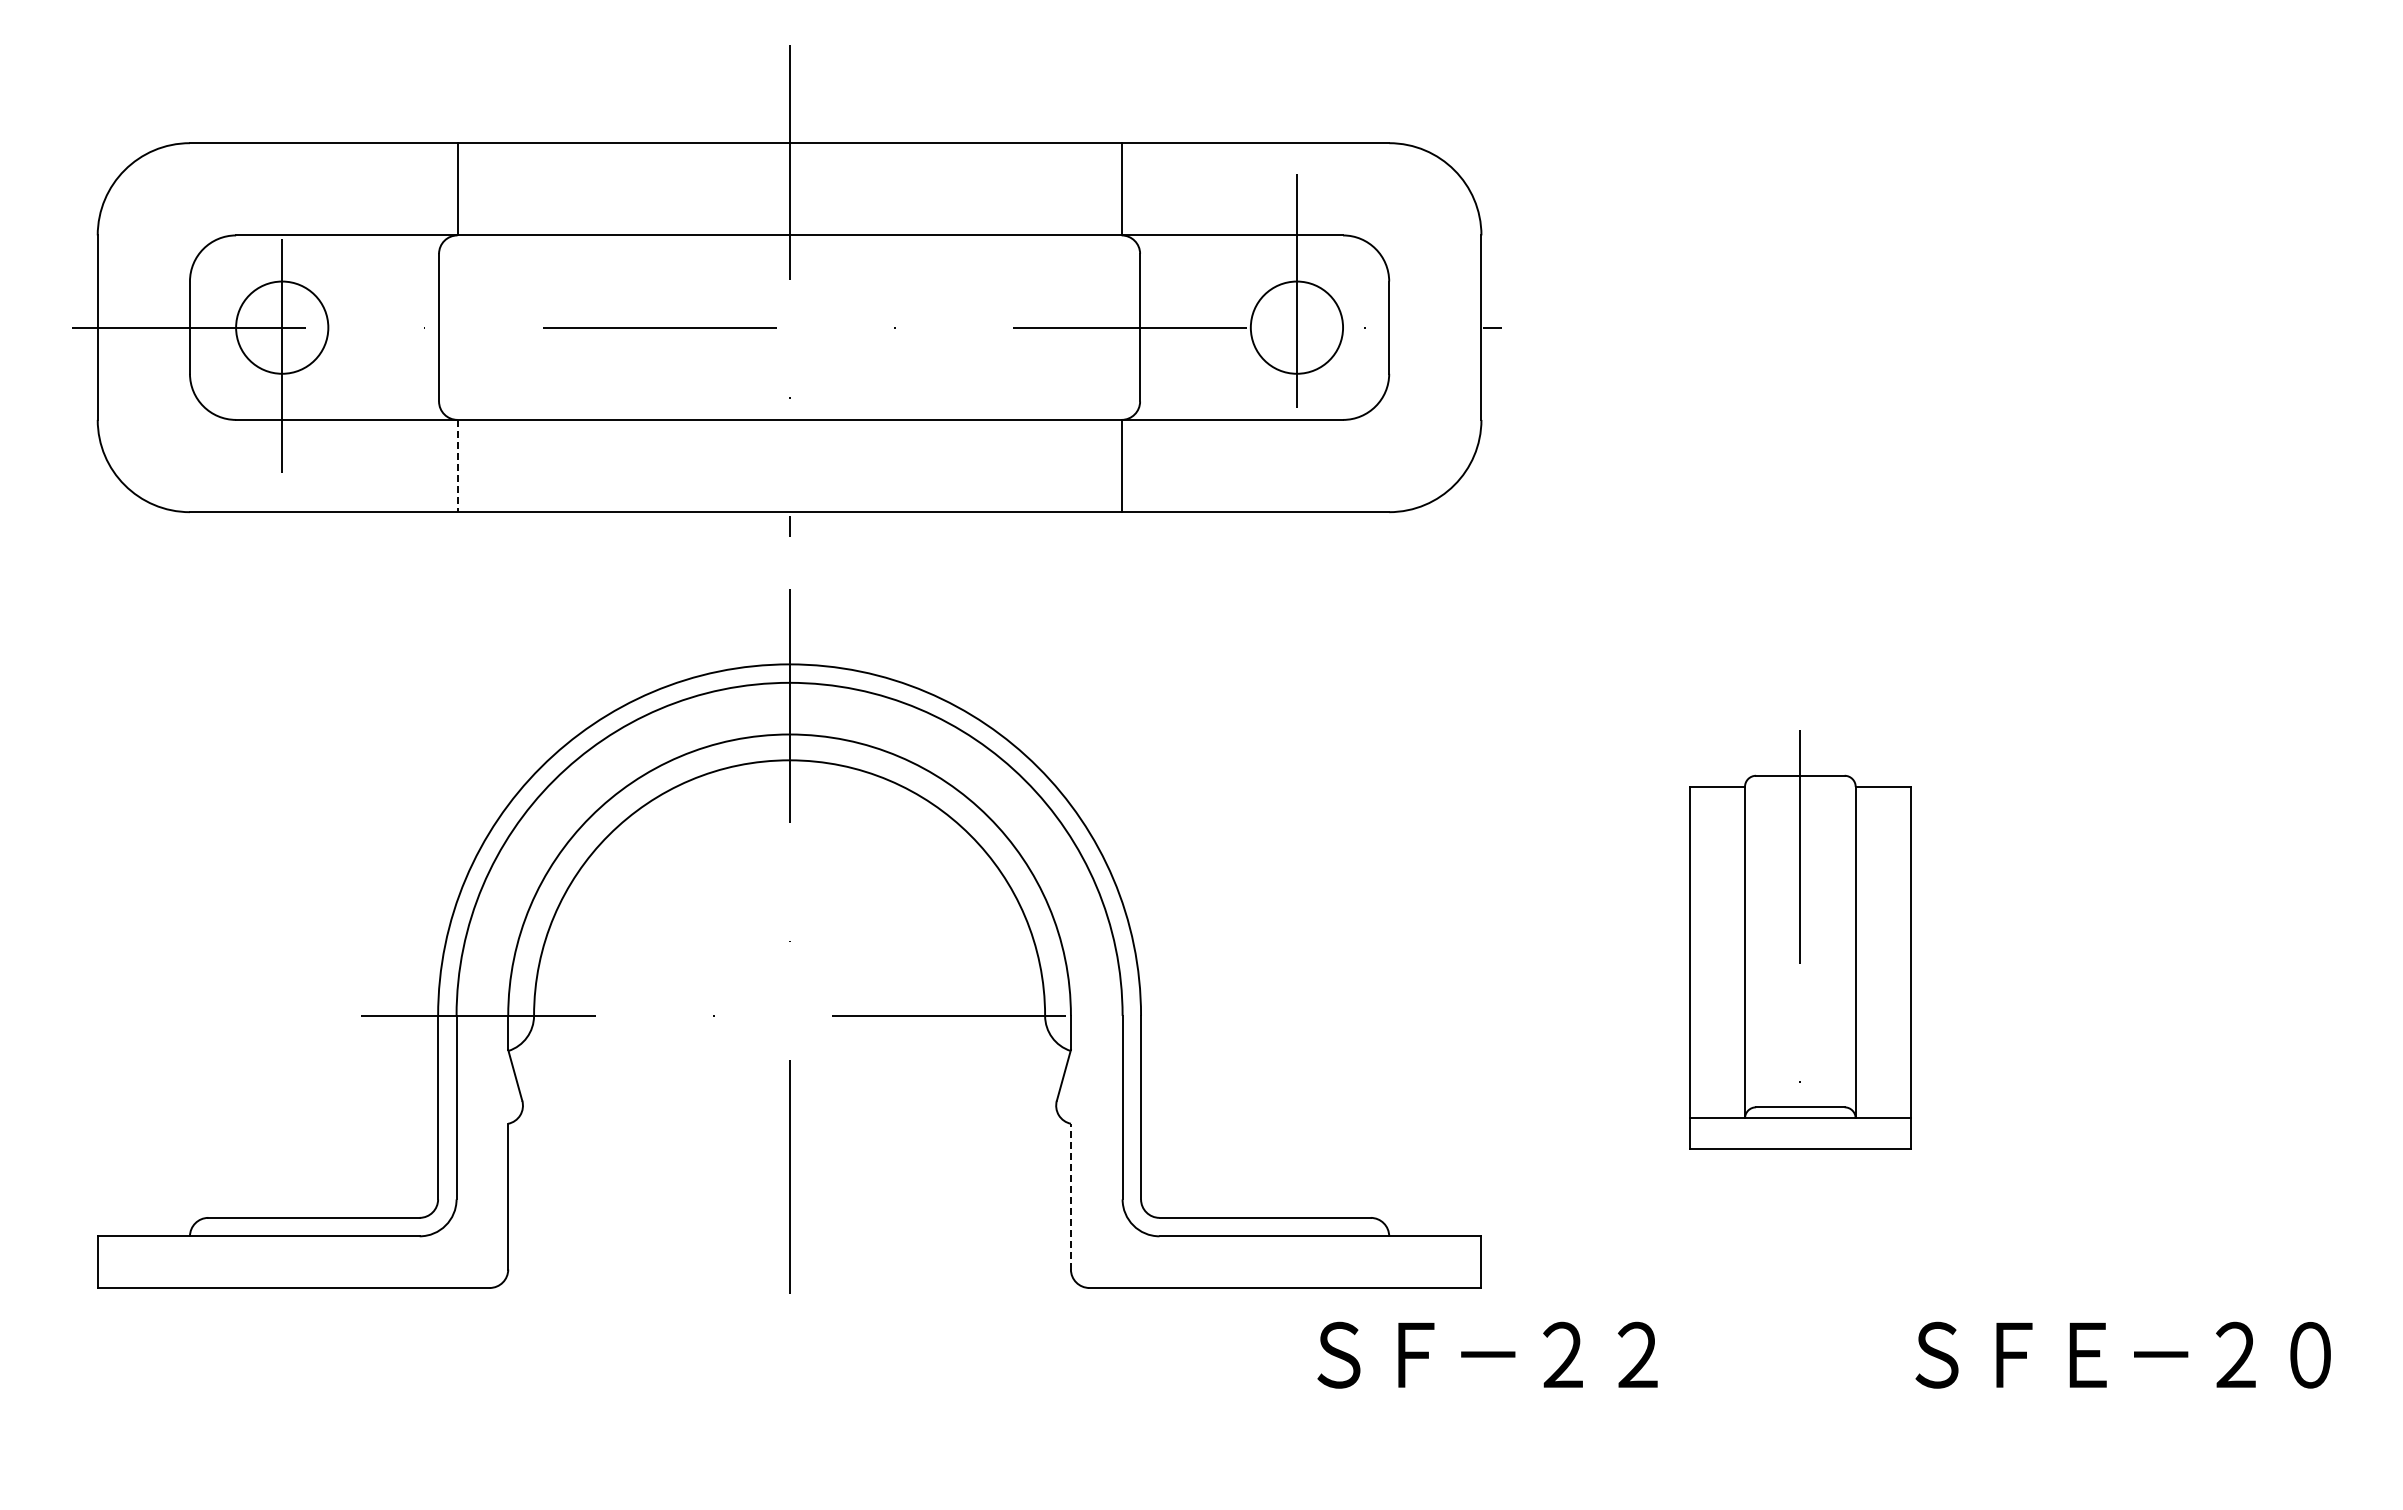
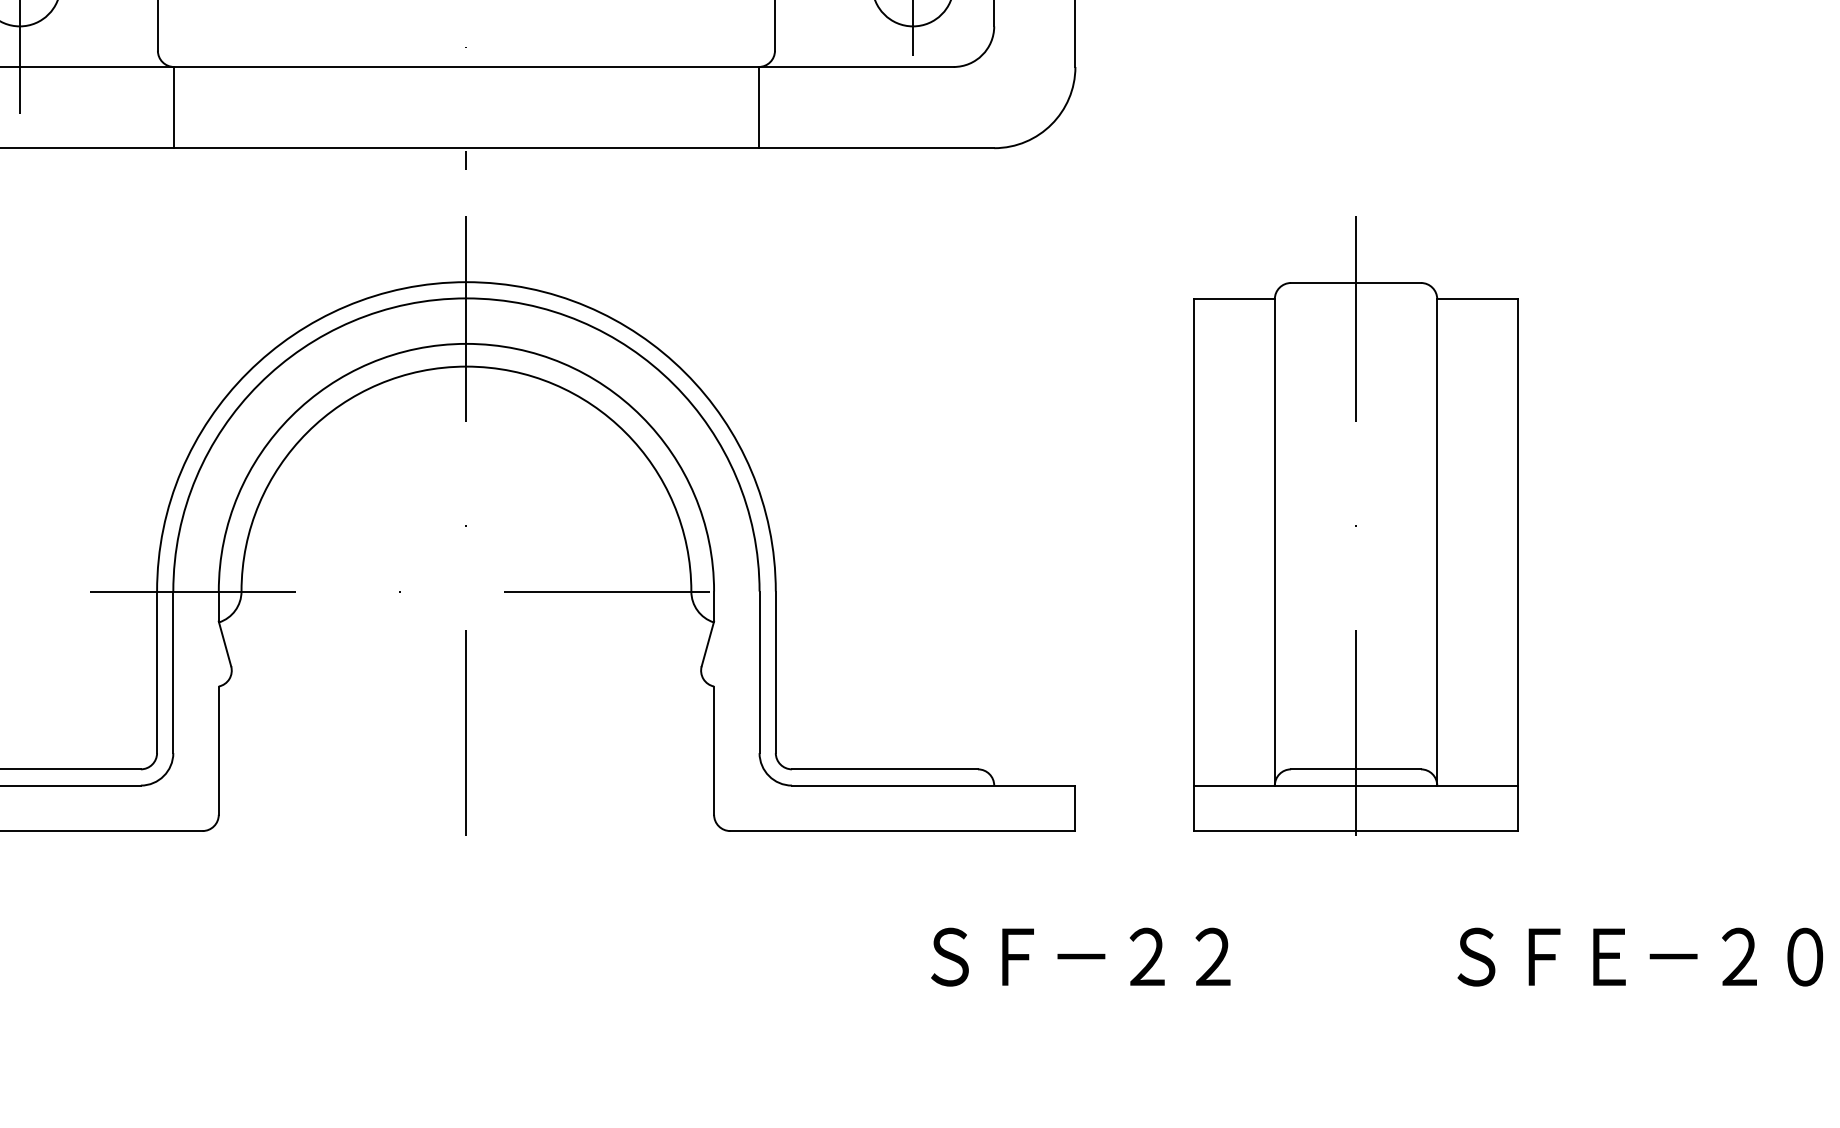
line: (457, 466) -> (174, 107), dashed -> solid
part: (1800, 941) -> (1356, 526), size x1.67
line: (1070, 1196) -> (713, 750), dashed -> solid
text: (1823, 1354) -> (1376, 956), moved

